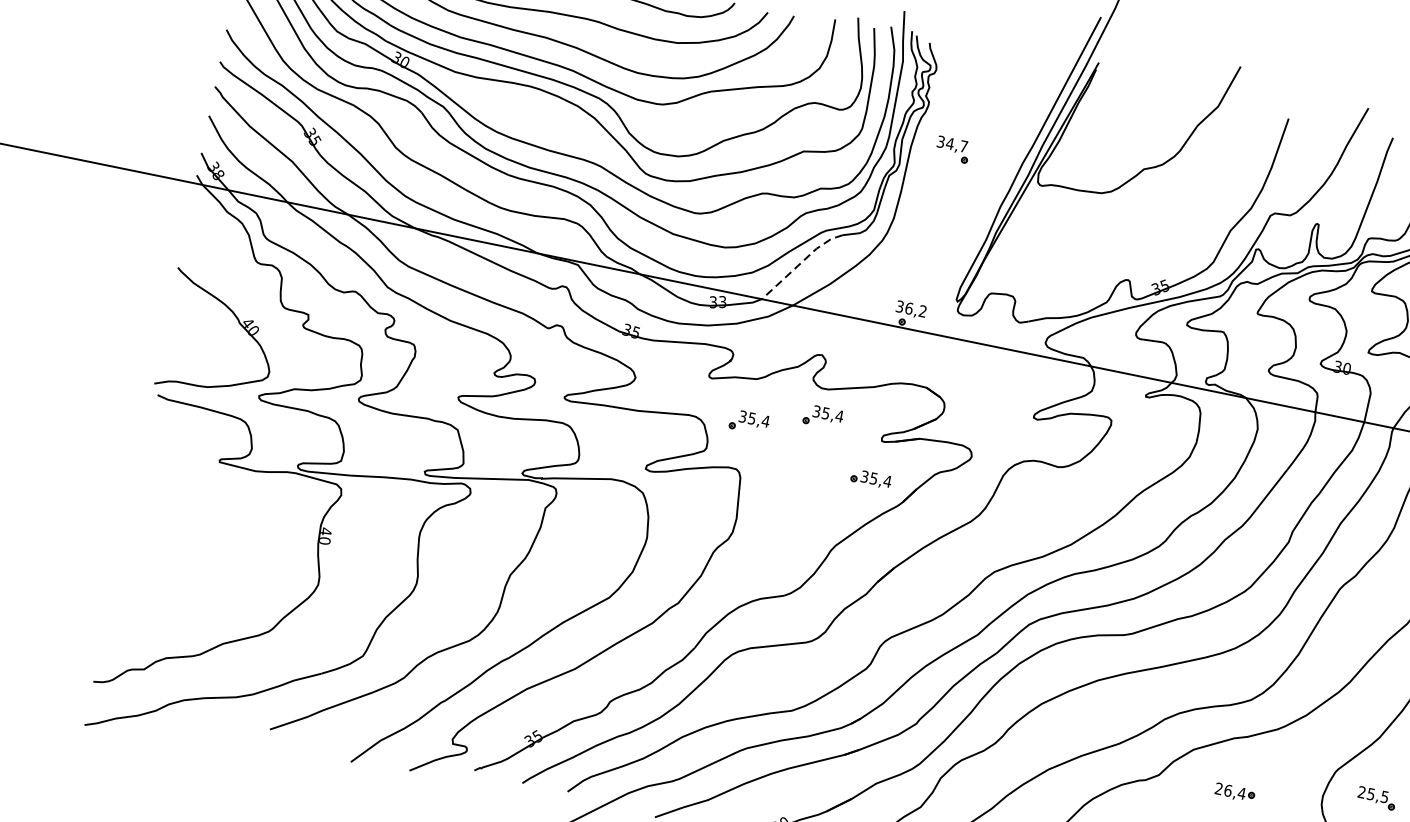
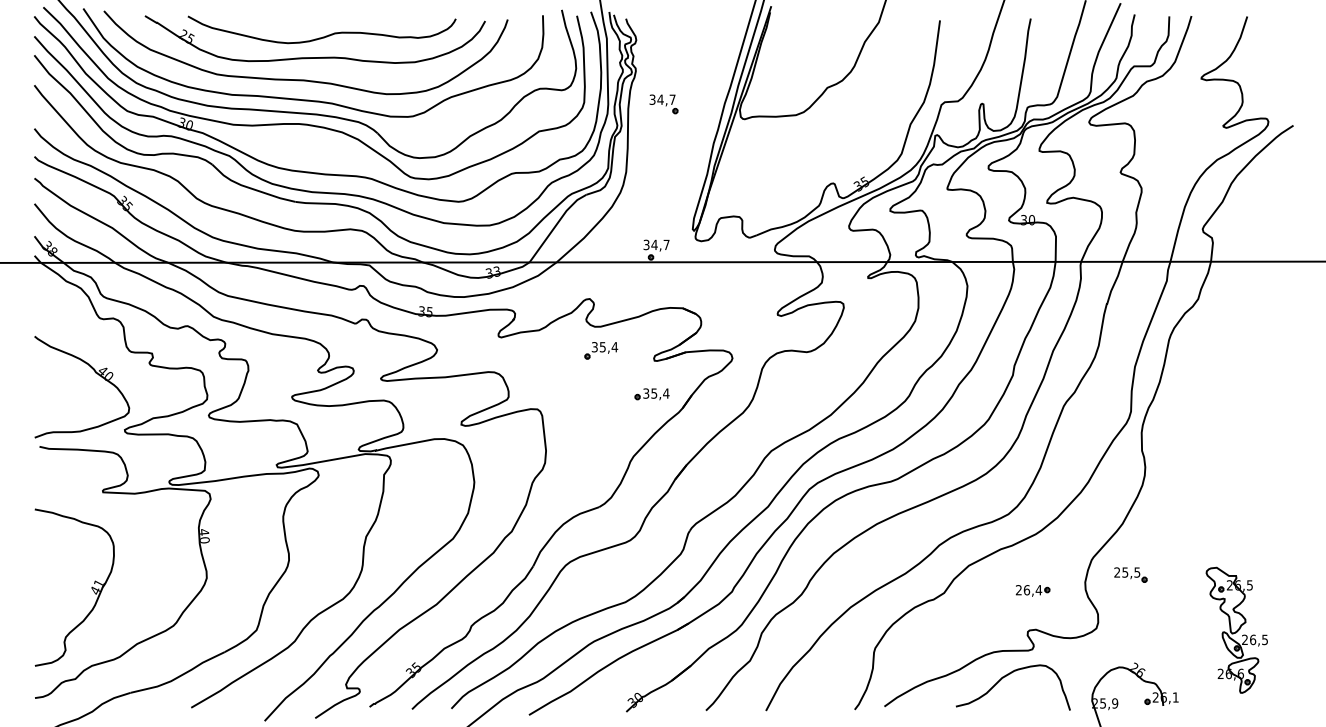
line: (801, 263) -> (556, 225), dashed -> solid
text: (916, 309) -> (660, 244), 36,2 -> 34,7
part: (749, 422) -> (540, 367), removed
part: (184, 568) -> (91, 587), added
part: (1234, 792) -> (1032, 590), moved

